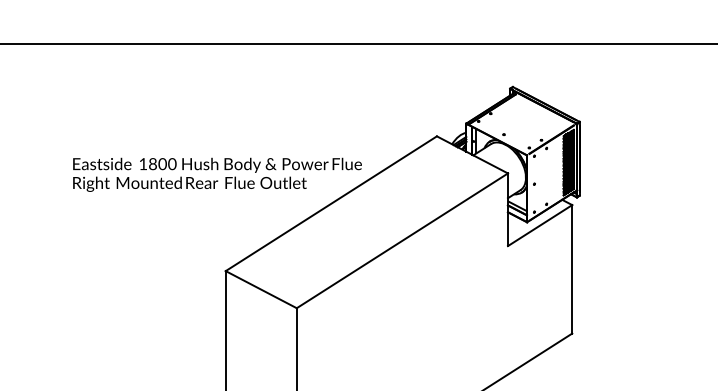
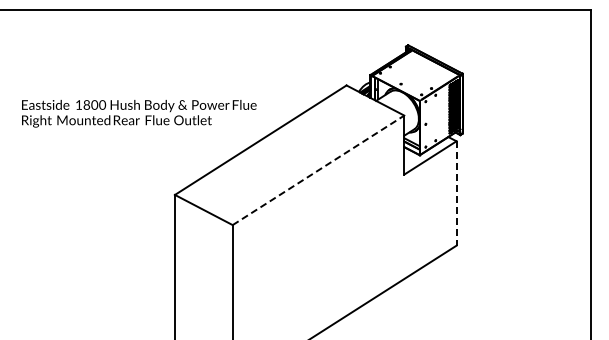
text: (217, 174) -> (139, 113), moved
line: (402, 241) -> (318, 170), solid -> dashed
line: (572, 269) -> (456, 193), solid -> dashed

